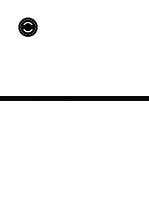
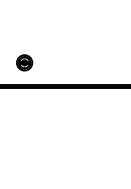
part: (27, 26) -> (24, 62), moved

